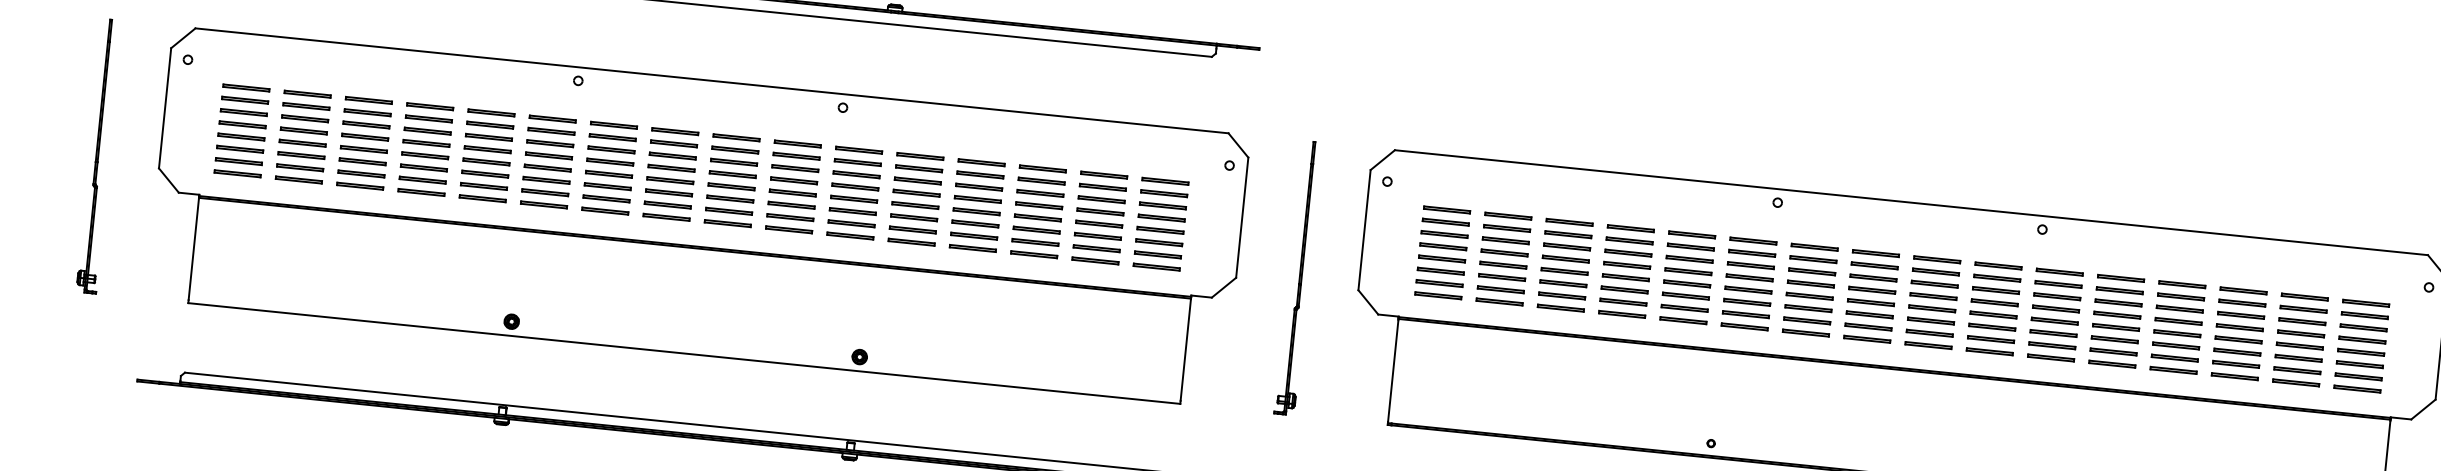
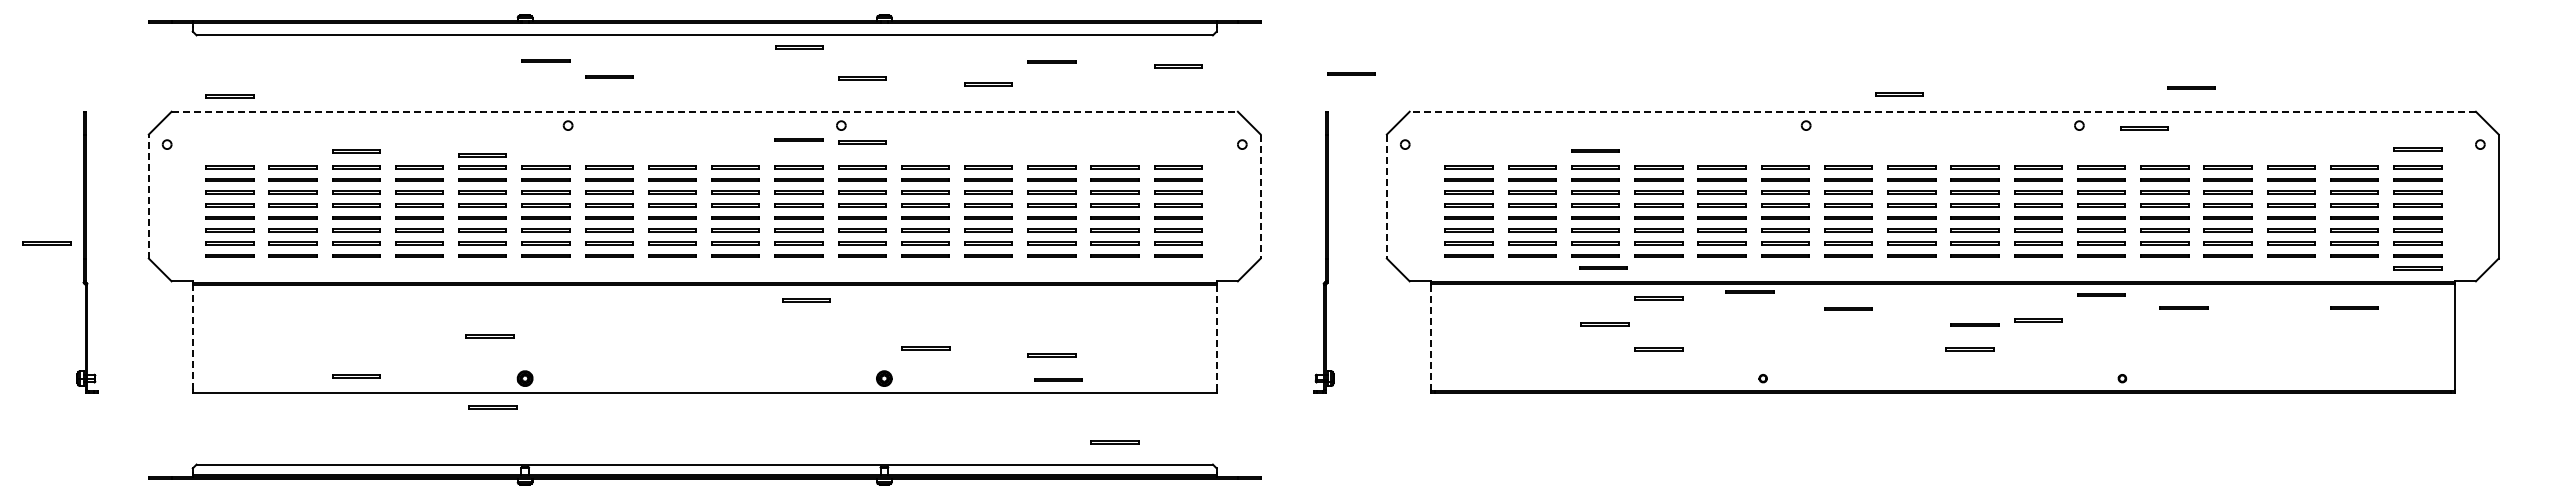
line: (562, 15) -> (545, 60), added
line: (253, 18) -> (229, 95), added
line: (810, 26) -> (799, 46), added
line: (623, 37) -> (609, 76), added
line: (868, 63) -> (862, 77), added
line: (1052, 66) -> (1051, 61), added
line: (712, 80) -> (705, 111), solid -> dashed
line: (989, 81) -> (988, 83), added
line: (1175, 82) -> (1178, 65), added
line: (370, 84) -> (356, 150), added
line: (492, 100) -> (482, 154), added
line: (1342, 107) -> (1351, 73), added
line: (164, 108) -> (148, 196), solid -> dashed
line: (800, 116) -> (798, 139), added
line: (861, 125) -> (862, 141), added
line: (61, 142) -> (46, 242), added
line: (1871, 180) -> (1899, 93), added
line: (1911, 202) -> (1942, 111), solid -> dashed
line: (2154, 203) -> (2191, 87), added
line: (1571, 206) -> (1595, 150), added
line: (1241, 218) -> (1260, 197), solid -> dashed
line: (1364, 231) -> (1386, 197), solid -> dashed
line: (2105, 237) -> (2144, 127), added
line: (193, 249) -> (192, 337), solid -> dashed
line: (792, 272) -> (806, 299), added
line: (481, 276) -> (489, 335), added
line: (2367, 285) -> (2417, 148), added
line: (348, 302) -> (356, 375), added
line: (1567, 320) -> (1603, 267), added
line: (902, 330) -> (925, 347), added
line: (477, 345) -> (492, 406), added
line: (1024, 350) -> (1051, 354), added
line: (1185, 350) -> (1216, 338), solid -> dashed
line: (1617, 354) -> (1658, 297), added
line: (1706, 357) -> (1749, 291), added
line: (1392, 371) -> (1430, 338), solid -> dashed
line: (1562, 374) -> (1604, 323), added
line: (1028, 375) -> (1058, 379), added
line: (1800, 384) -> (1848, 308), added
line: (2047, 395) -> (2101, 294), added
line: (2356, 400) -> (2417, 267), added
line: (1612, 404) -> (1658, 348), added
line: (1921, 411) -> (1974, 324), added
line: (1983, 413) -> (2038, 319), added
line: (2125, 416) -> (2183, 307), added
line: (2291, 432) -> (2354, 307), added
line: (1914, 434) -> (1969, 348), added
line: (1076, 440) -> (1114, 441), added

